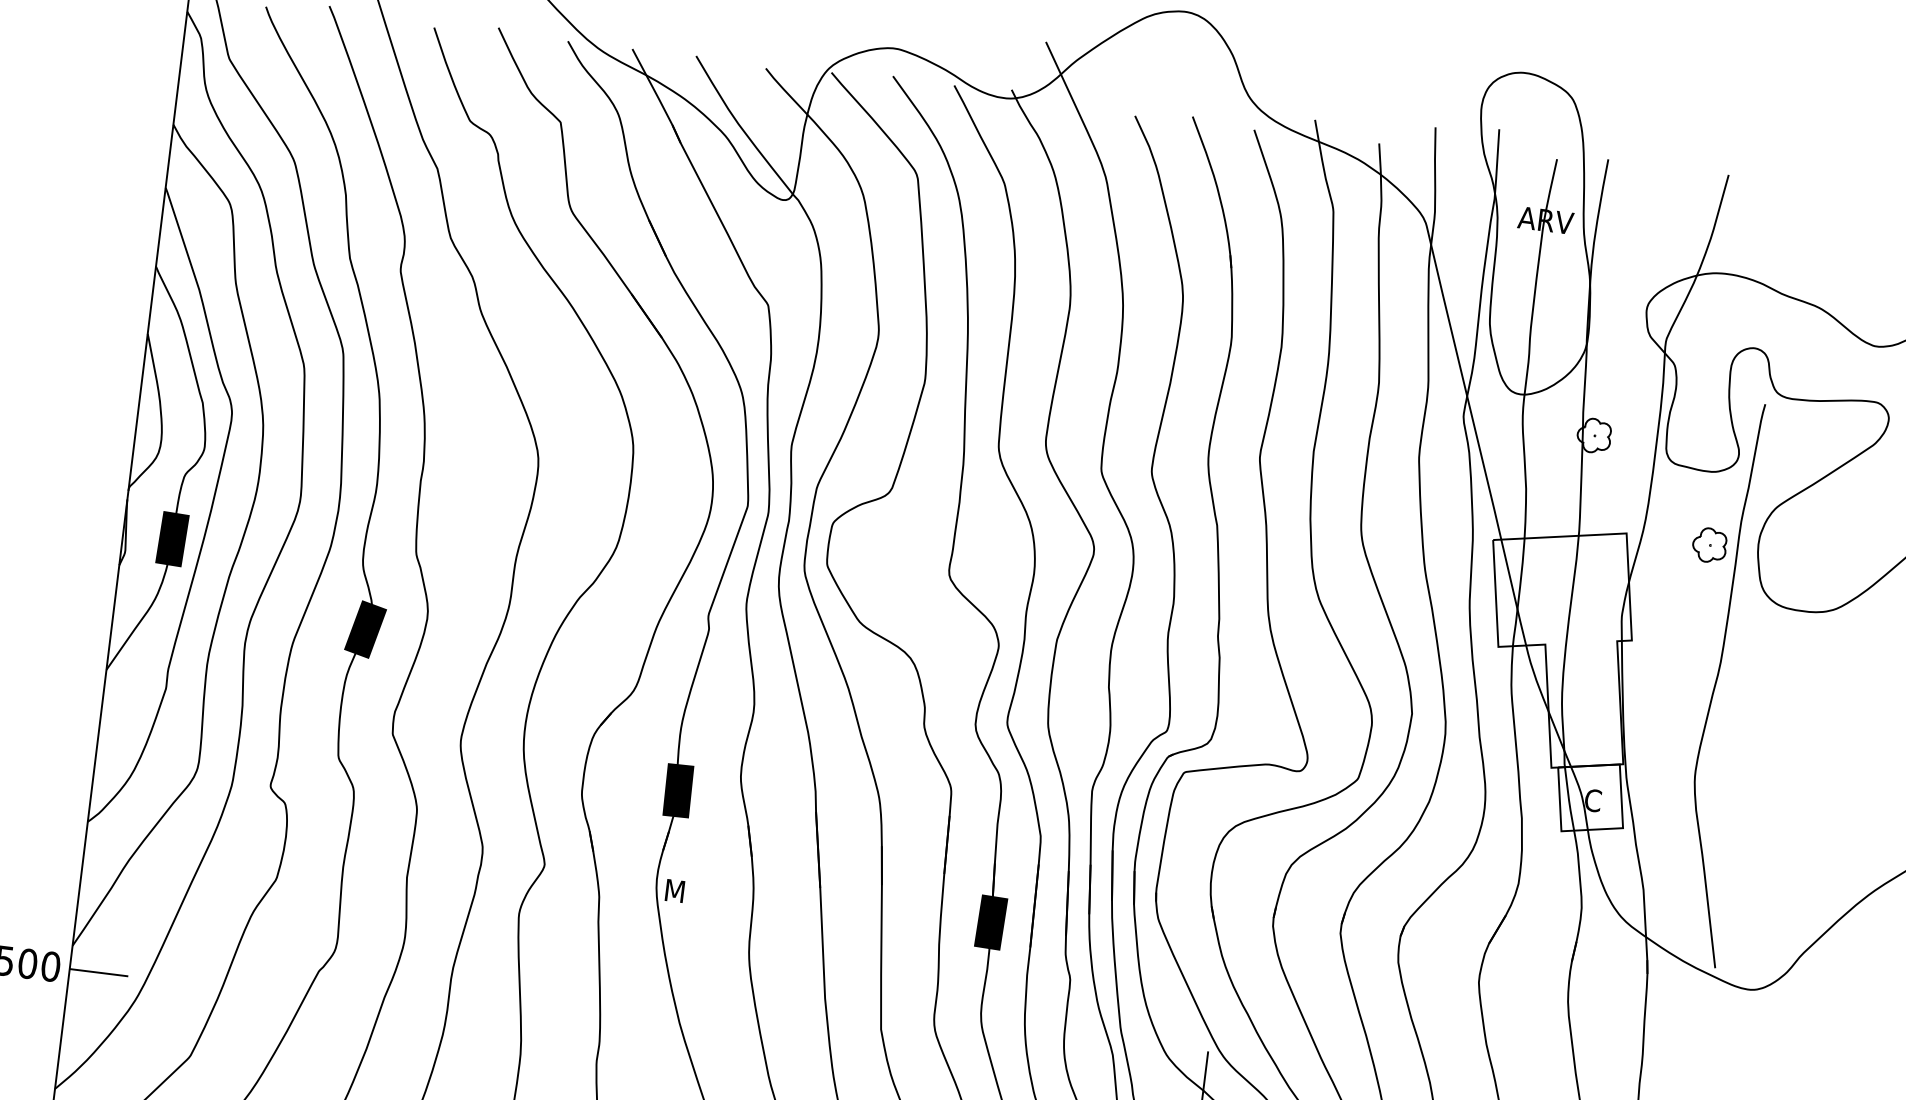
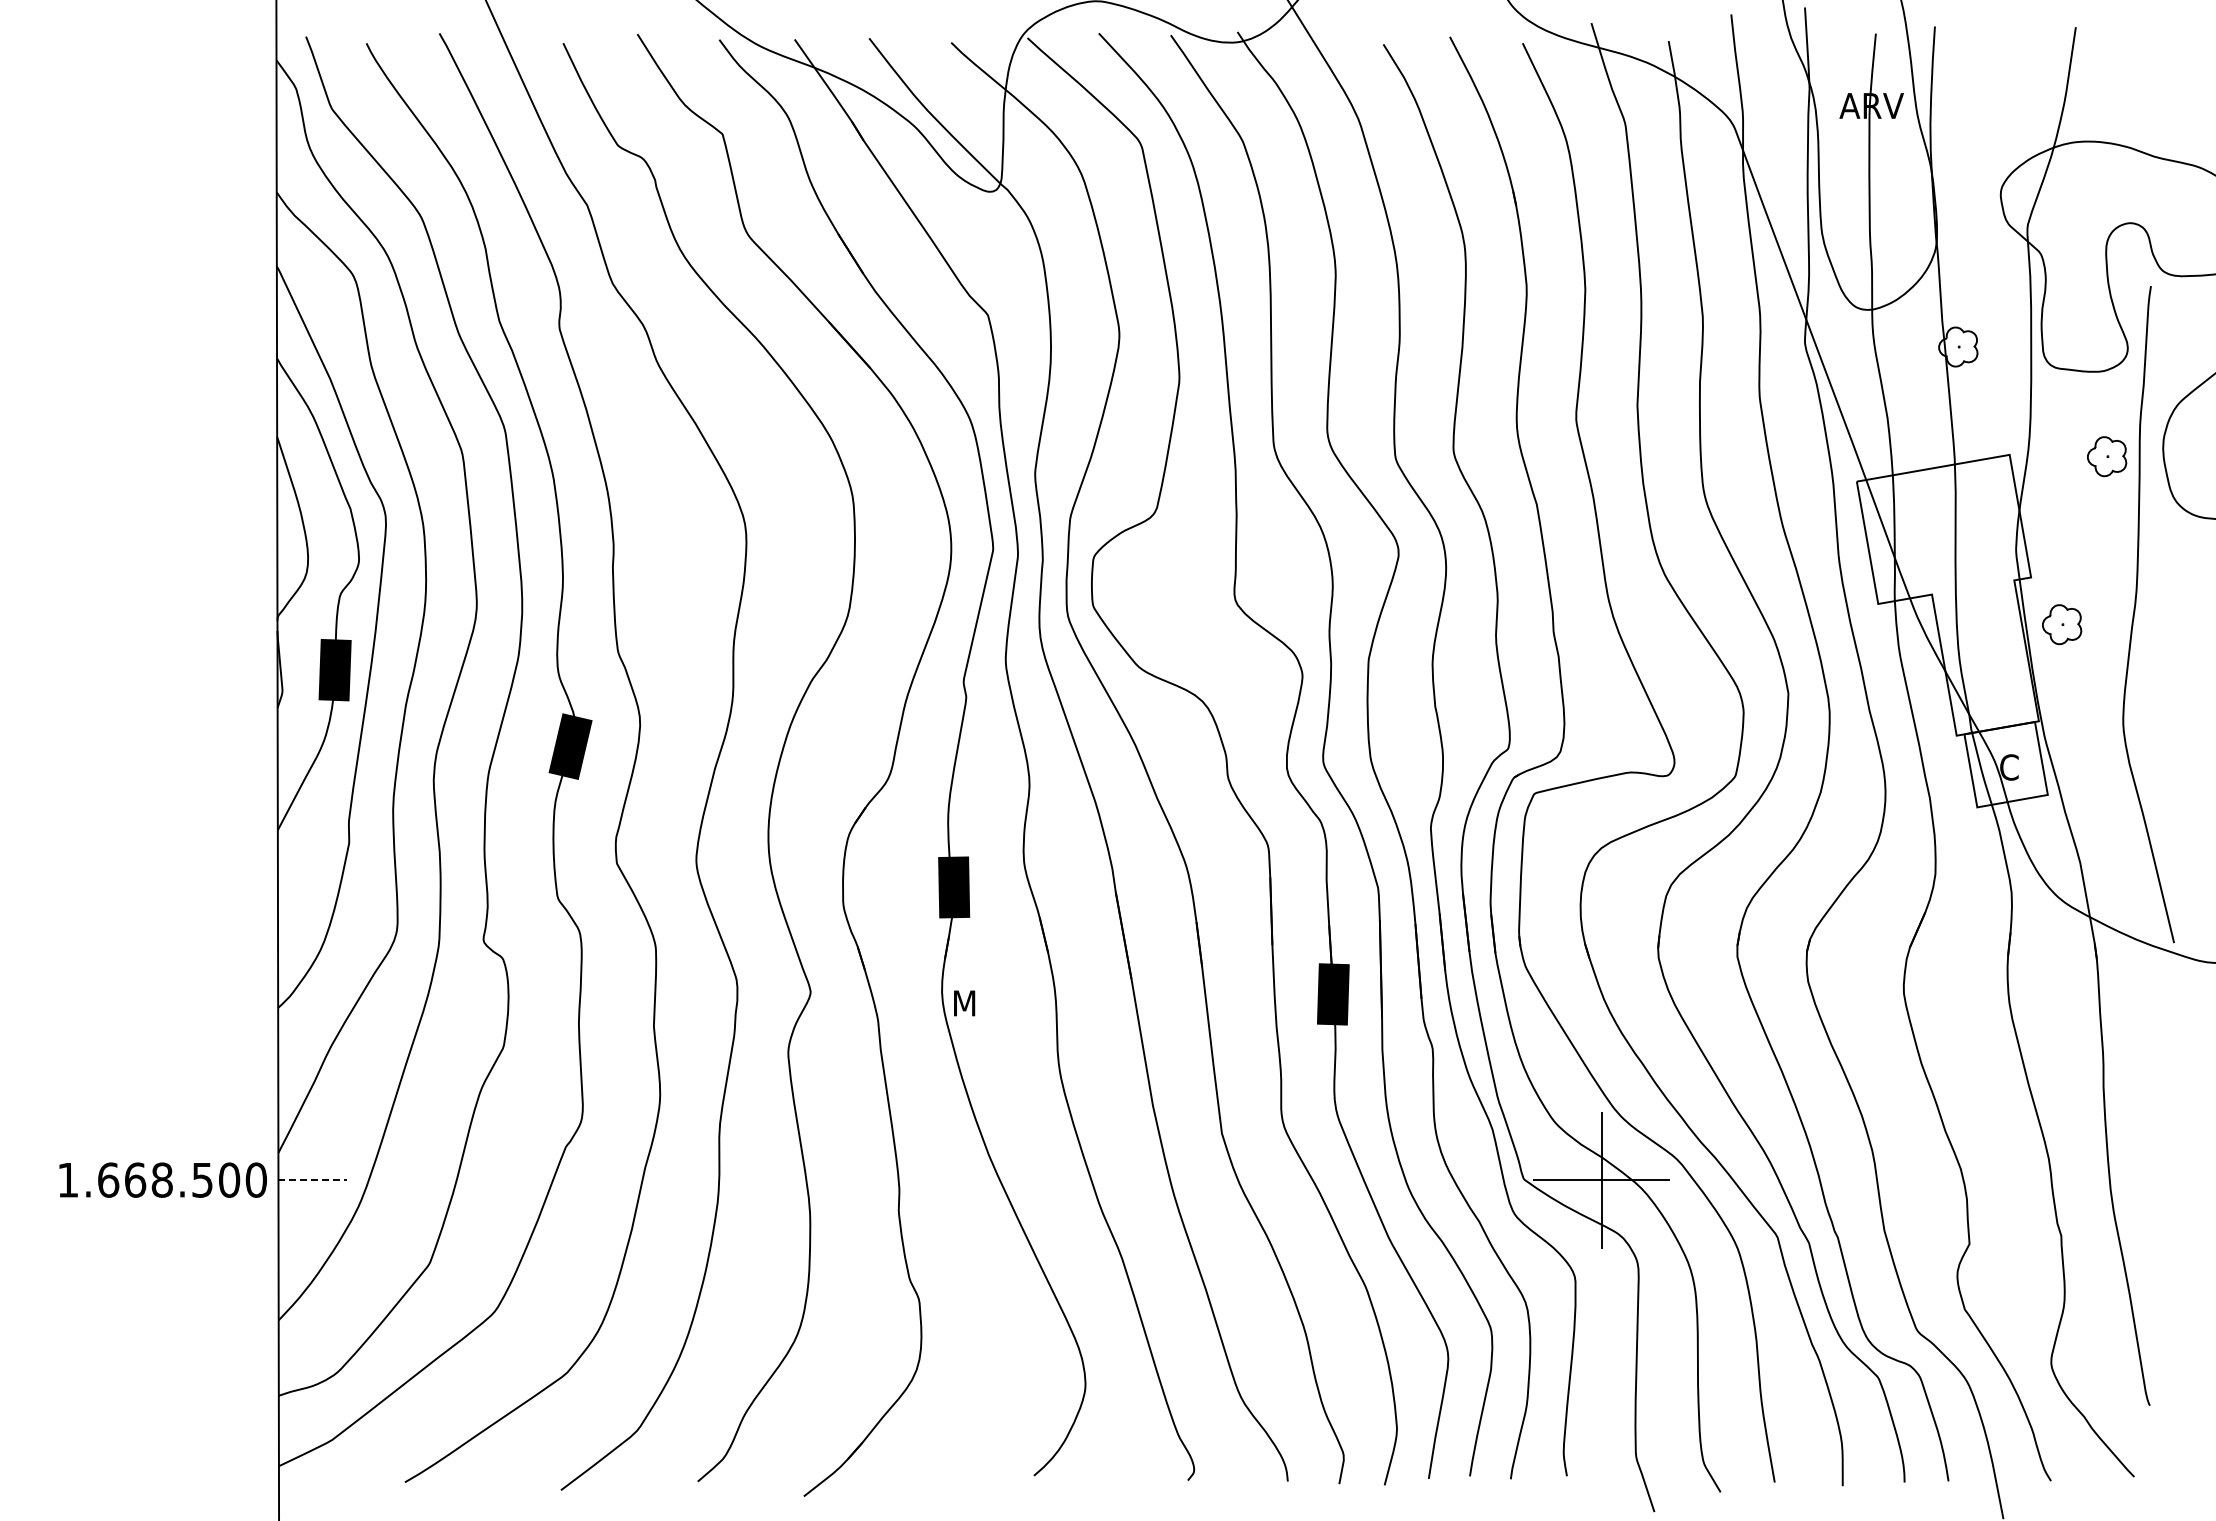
part: (1653, 684) -> (2062, 624), added
line: (99, 973) -> (313, 1180), solid -> dashed

